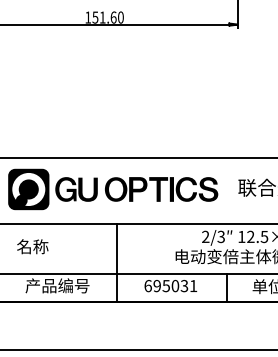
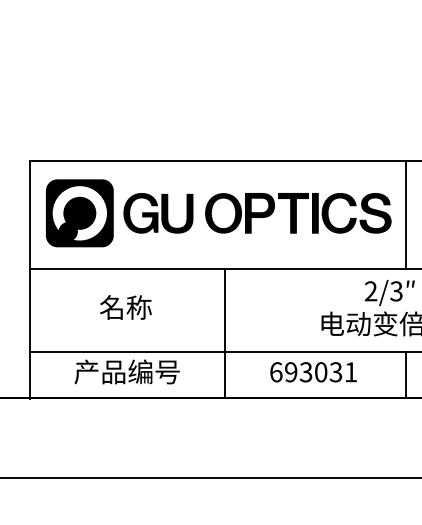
line: (227, 190) -> (406, 214), added
text: (32, 246) -> (125, 307), moved
text: (166, 285) -> (306, 371), 695031 -> 693031

